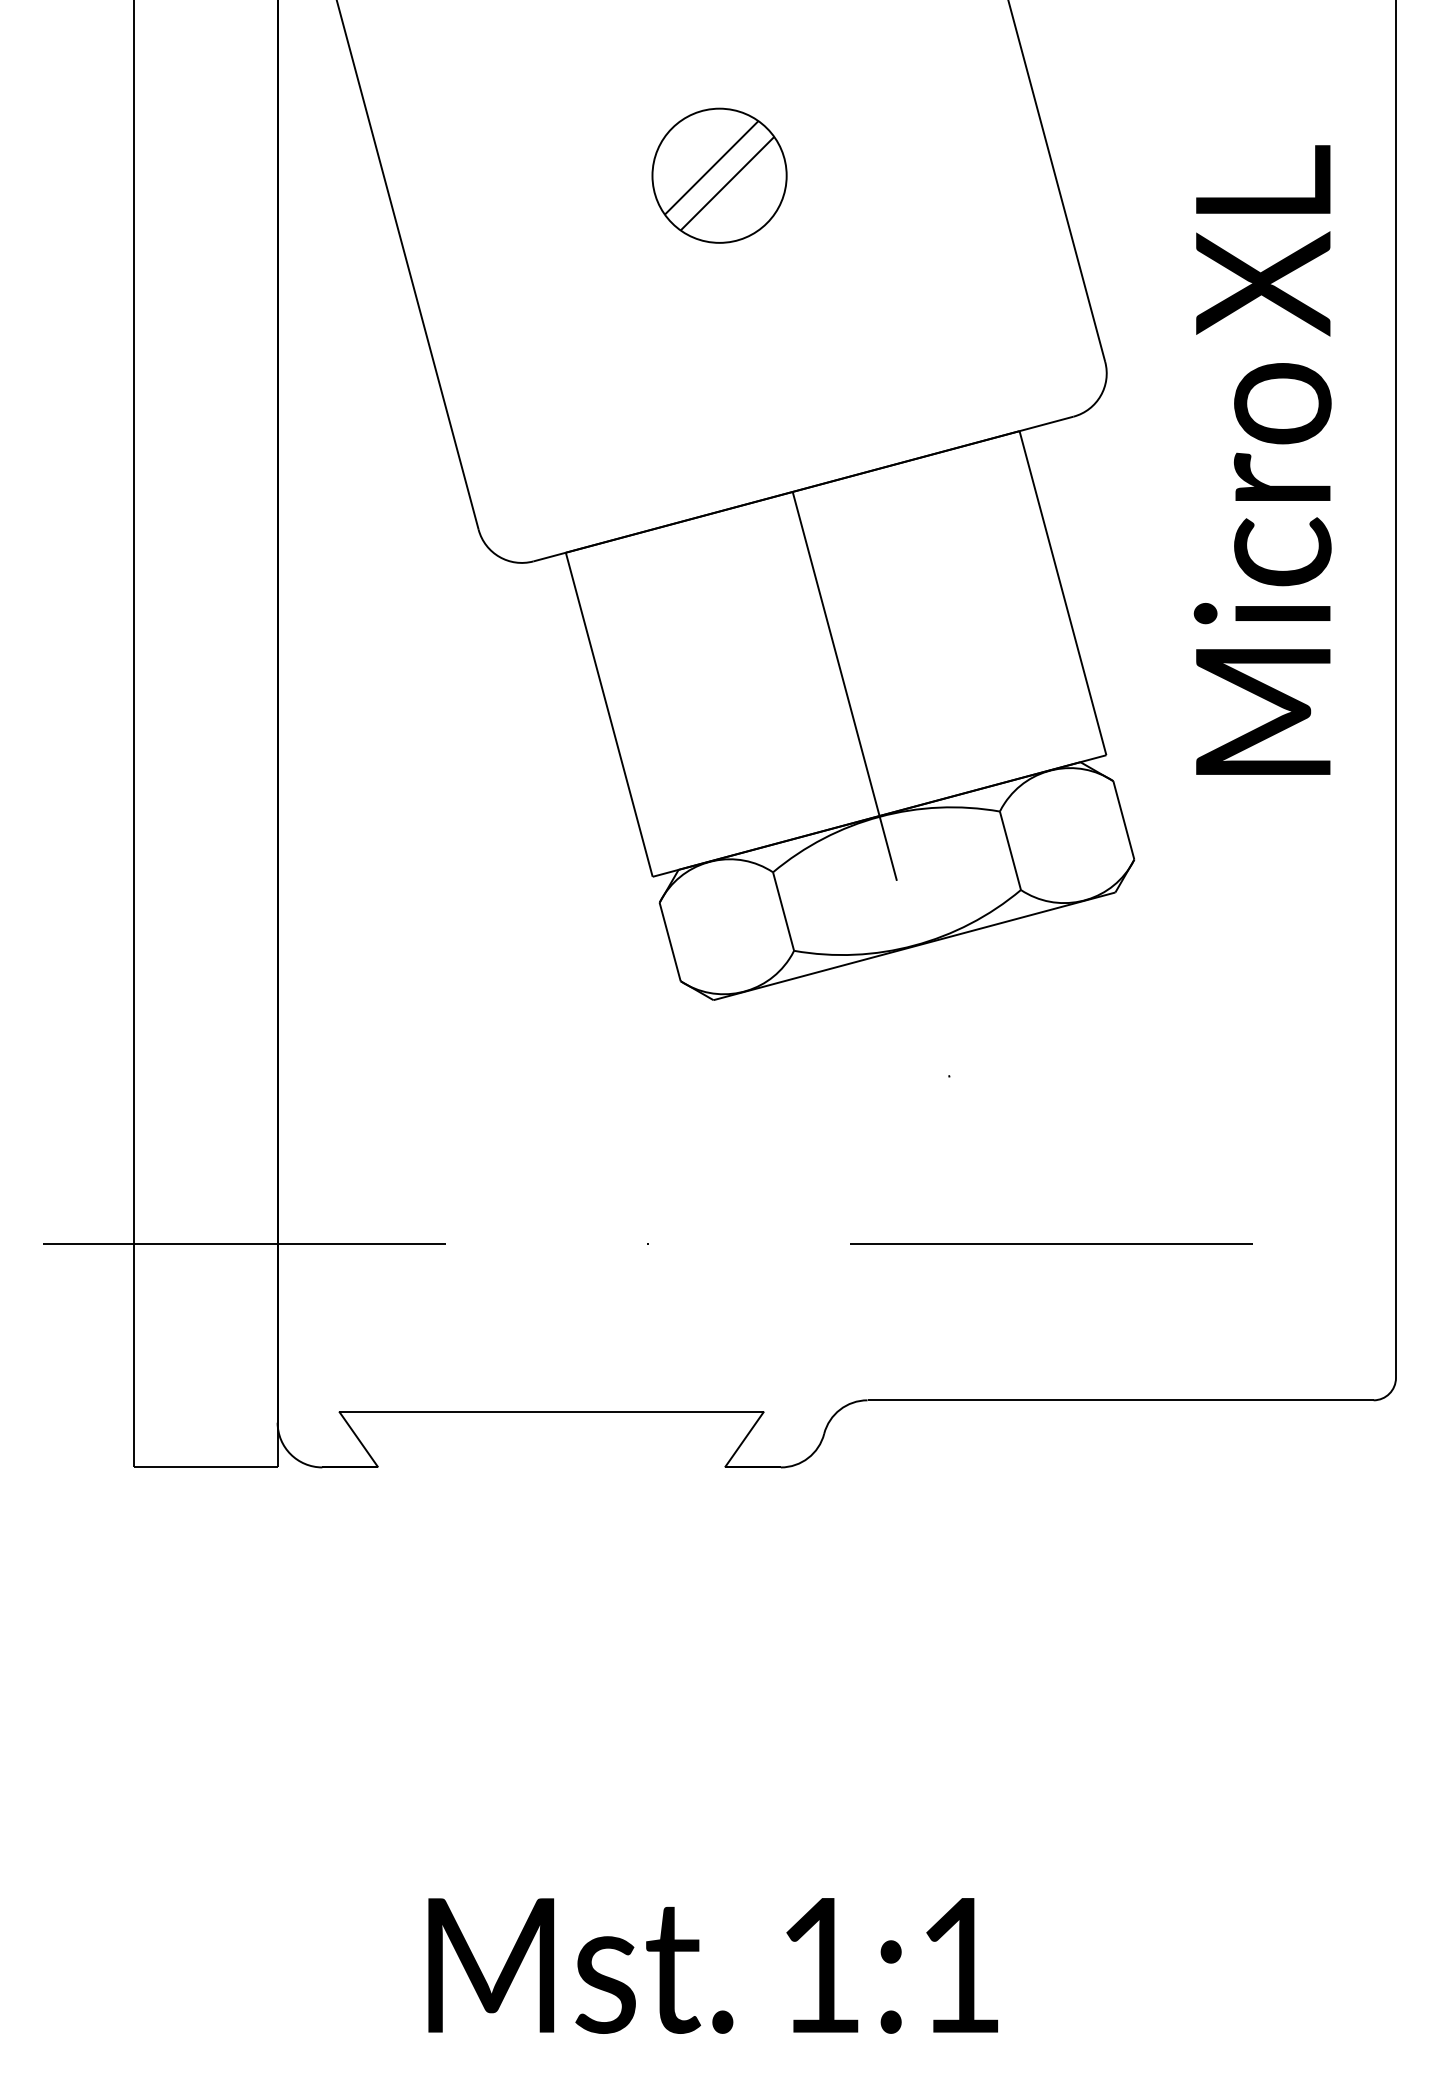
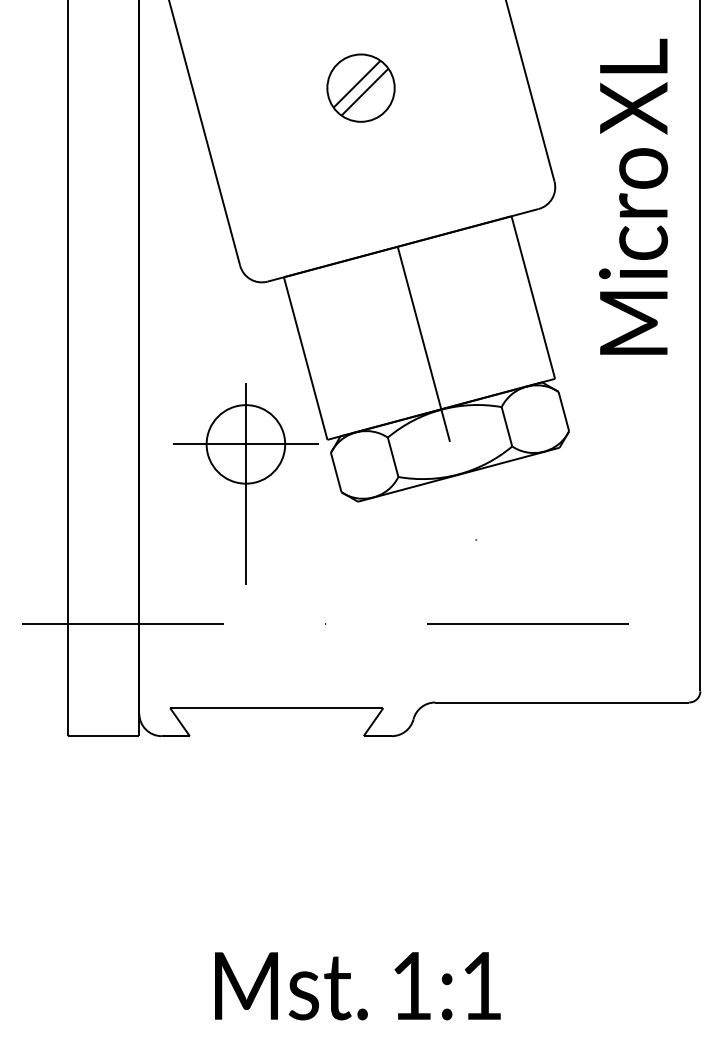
text: (1262, 459) -> (633, 196), moved
part: (489, 963) -> (245, 483), added

